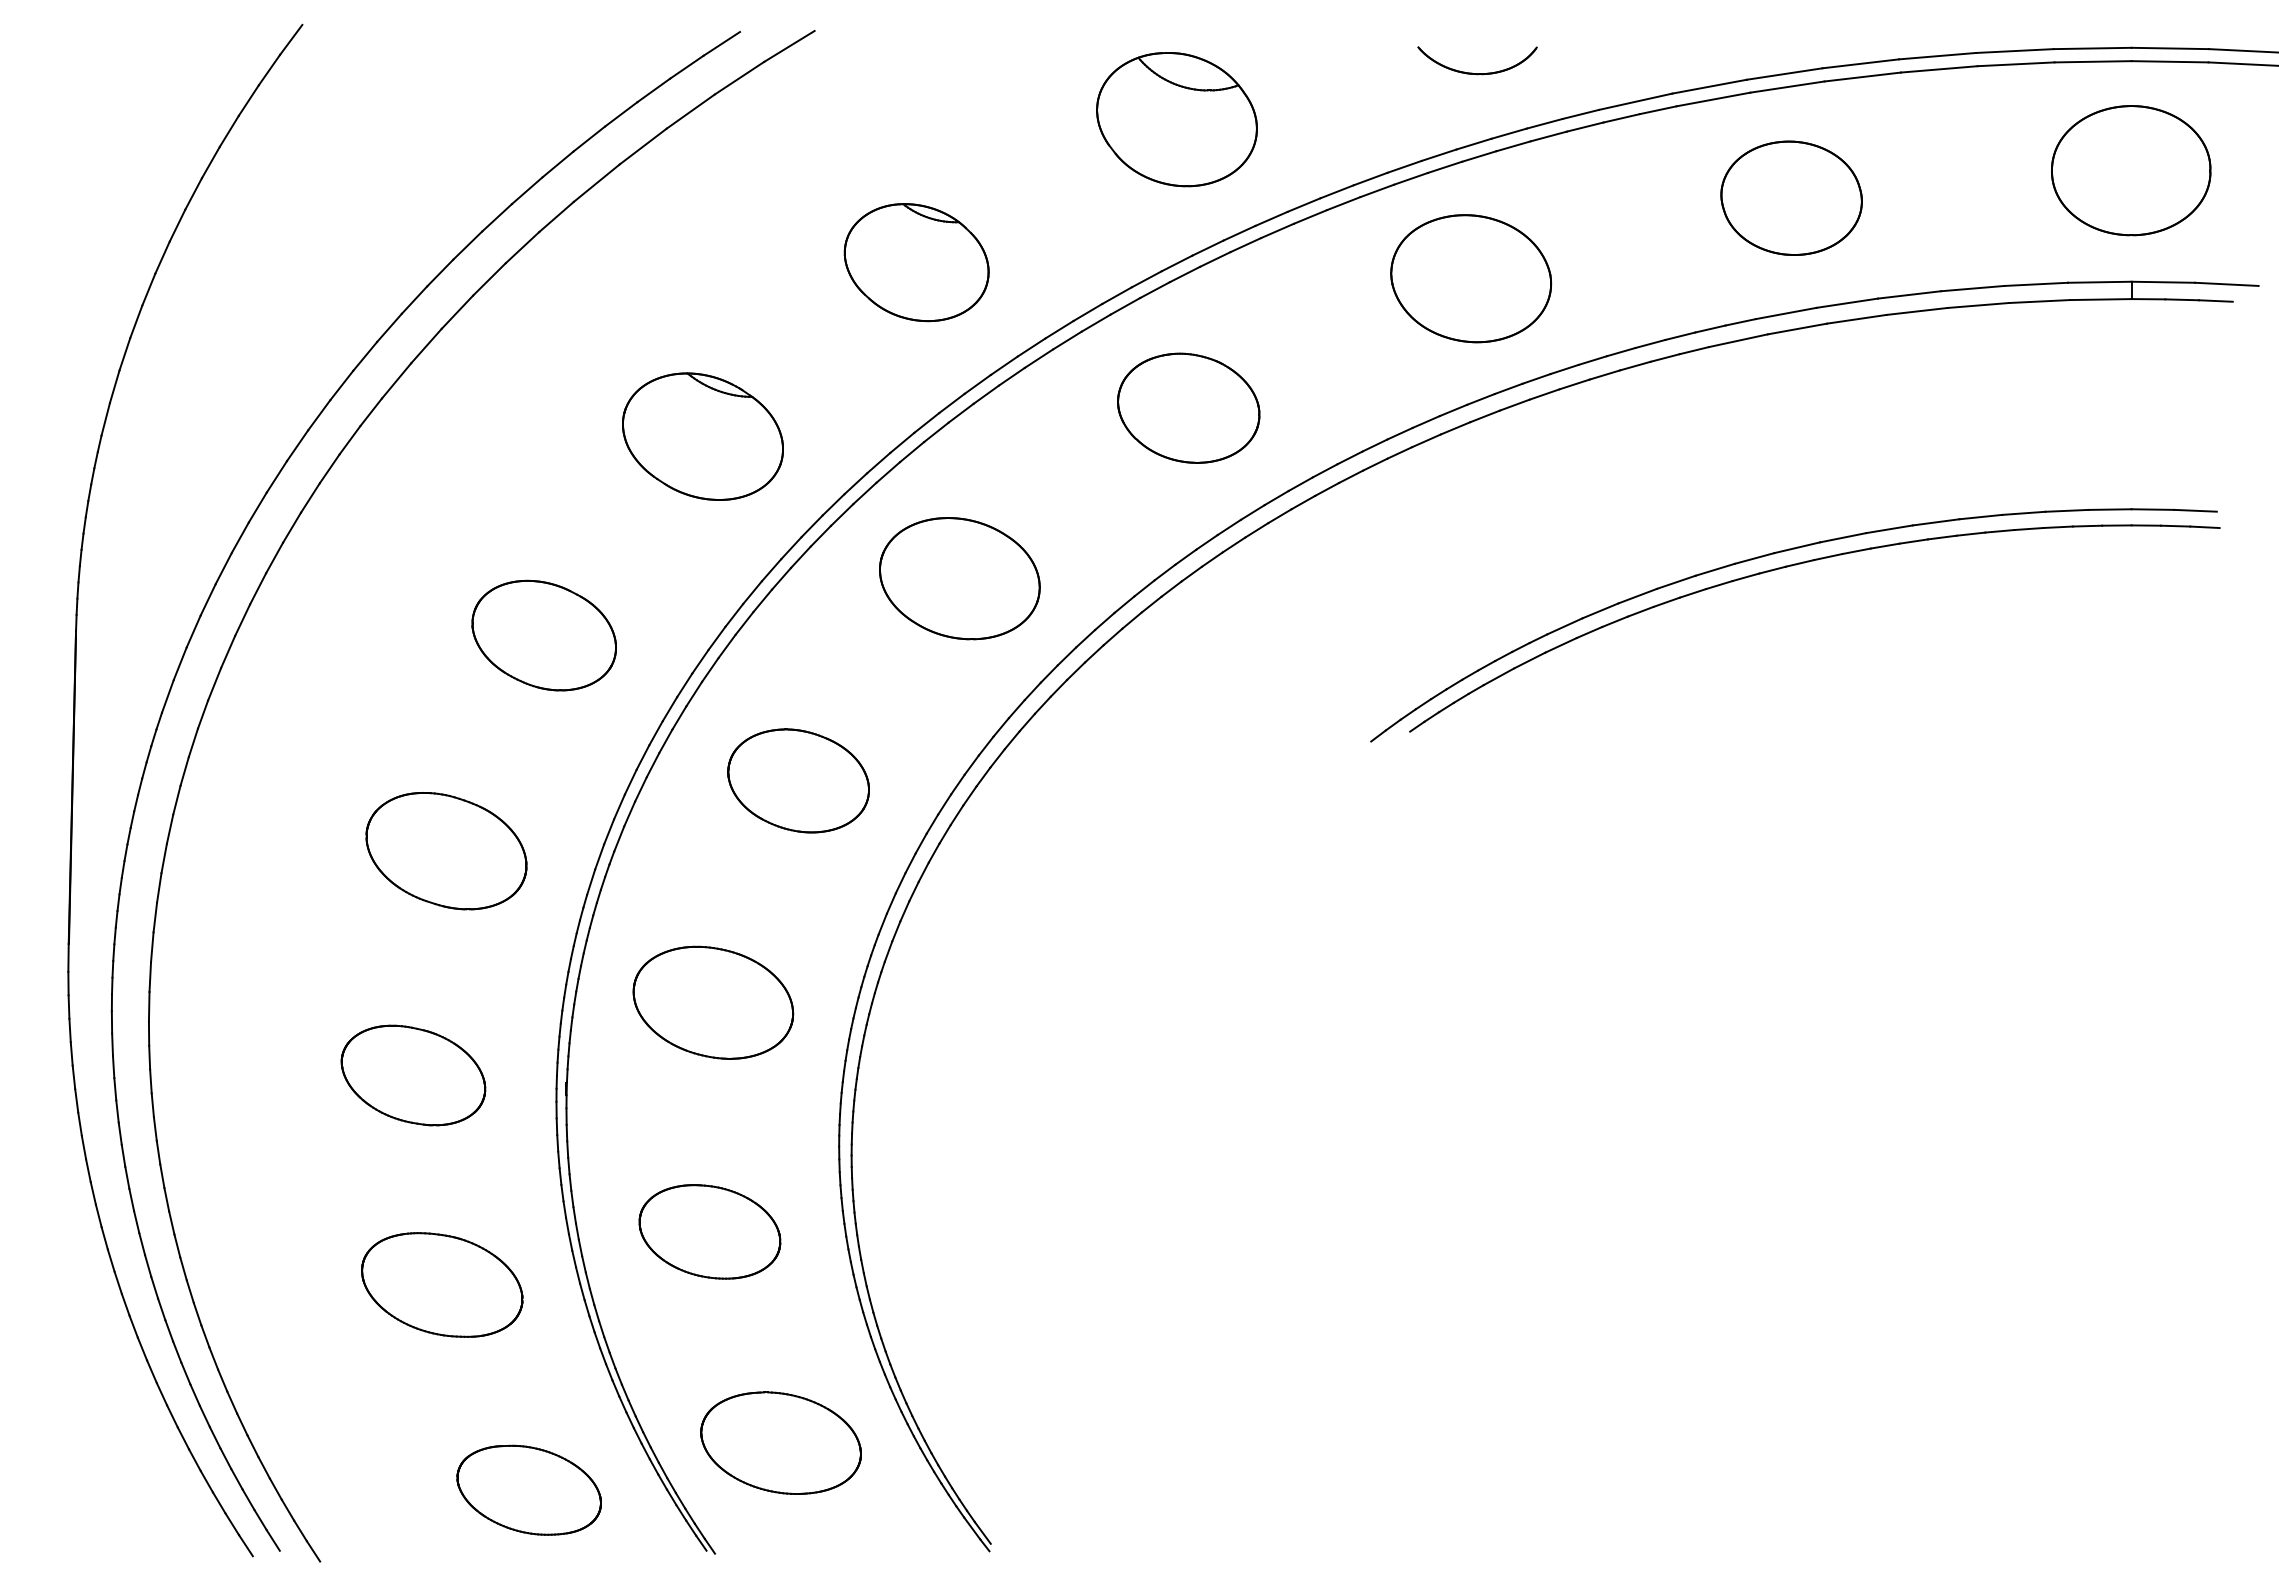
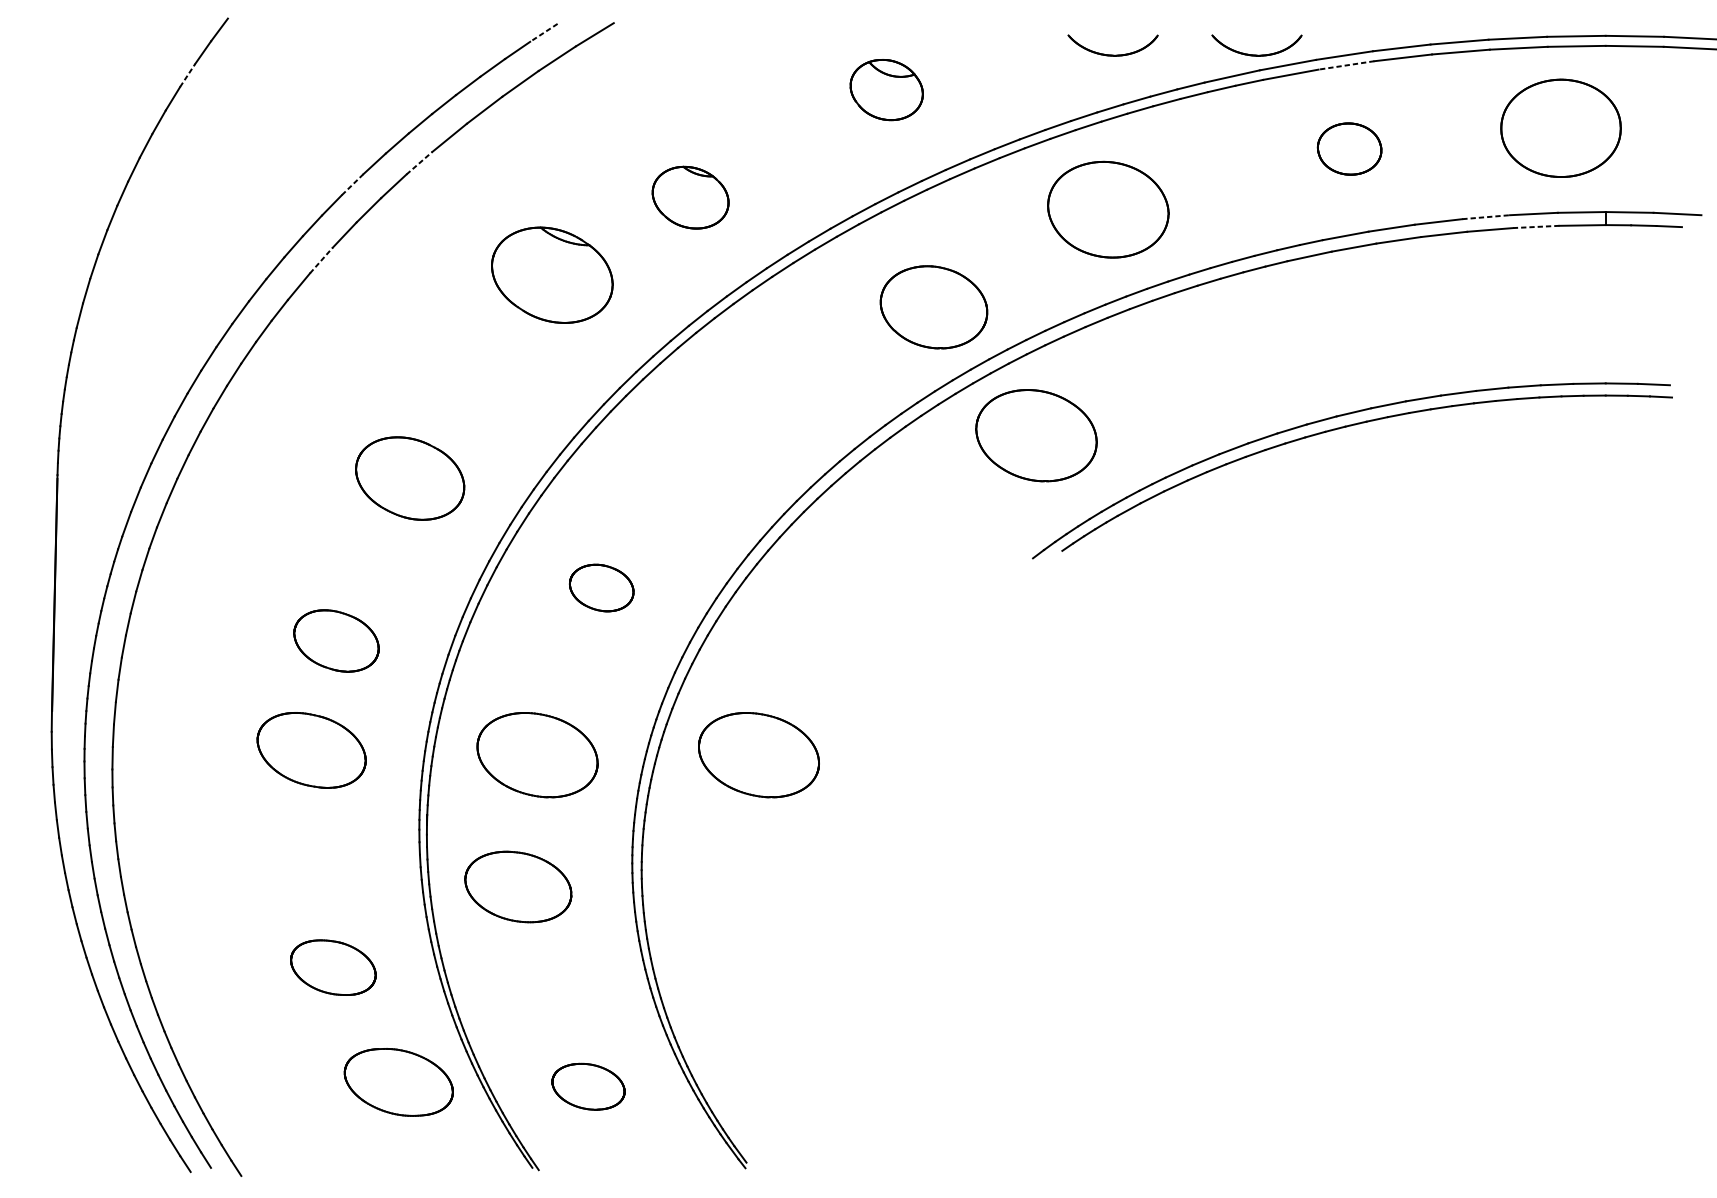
line: (721, 43) -> (543, 32), solid -> dashed
part: (1663, 72) -> (1253, 54), added
line: (1787, 87) -> (1346, 65), solid -> dashed
line: (249, 100) -> (188, 75), solid -> dashed
part: (1176, 119) -> (886, 89), size x0.6
part: (2131, 170) -> (1561, 128), moved
part: (1791, 197) -> (1349, 148), size x0.6
line: (556, 216) -> (419, 162), solid -> dashed
line: (467, 245) -> (352, 184), solid -> dashed
part: (916, 262) -> (690, 197), size x0.7
line: (1972, 288) -> (1485, 217), solid -> dashed
line: (2039, 301) -> (1536, 226), solid -> dashed
line: (426, 346) -> (321, 260), solid -> dashed
part: (1188, 407) -> (933, 306), moved
part: (702, 436) -> (551, 275), moved
part: (959, 578) -> (1036, 435), moved
part: (798, 780) -> (601, 587), size x0.6
part: (446, 851) -> (336, 641), size x0.7
part: (1007, 1002) -> (759, 754), added
part: (413, 1075) -> (311, 750), moved
part: (709, 1231) -> (518, 886), moved
part: (442, 1284) -> (333, 967), size x0.7
part: (780, 1442) -> (588, 1086), size x0.6
part: (528, 1489) -> (398, 1081), moved

